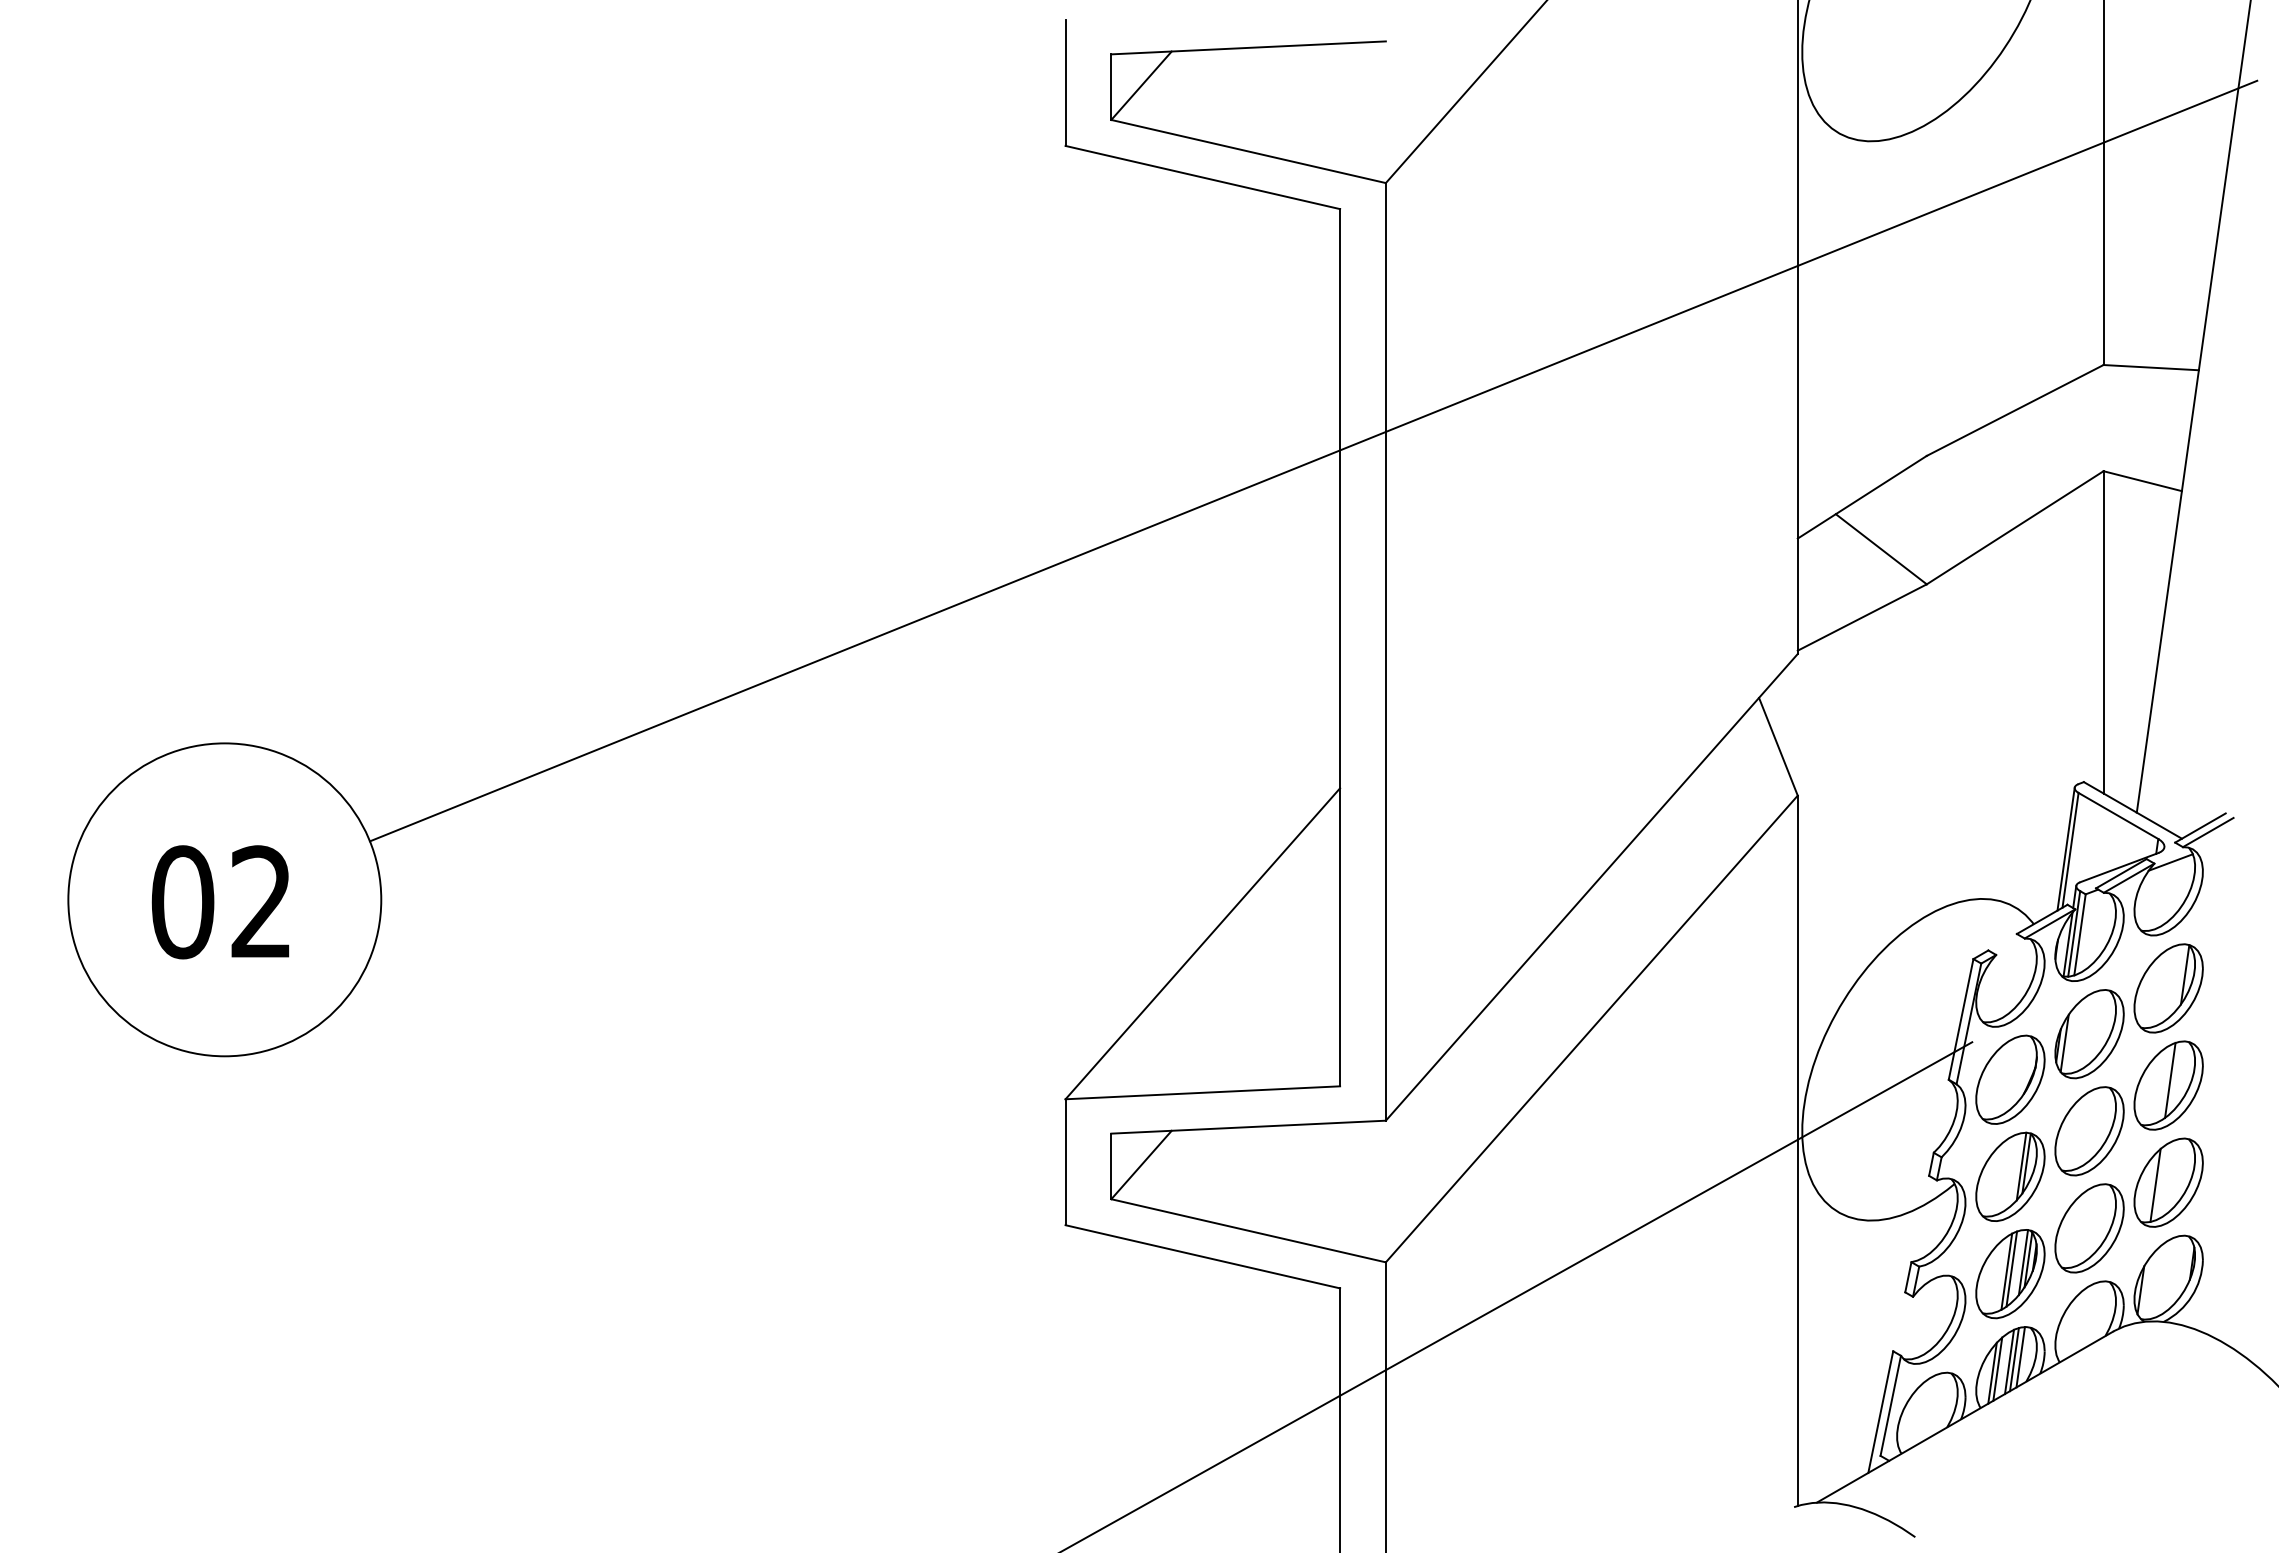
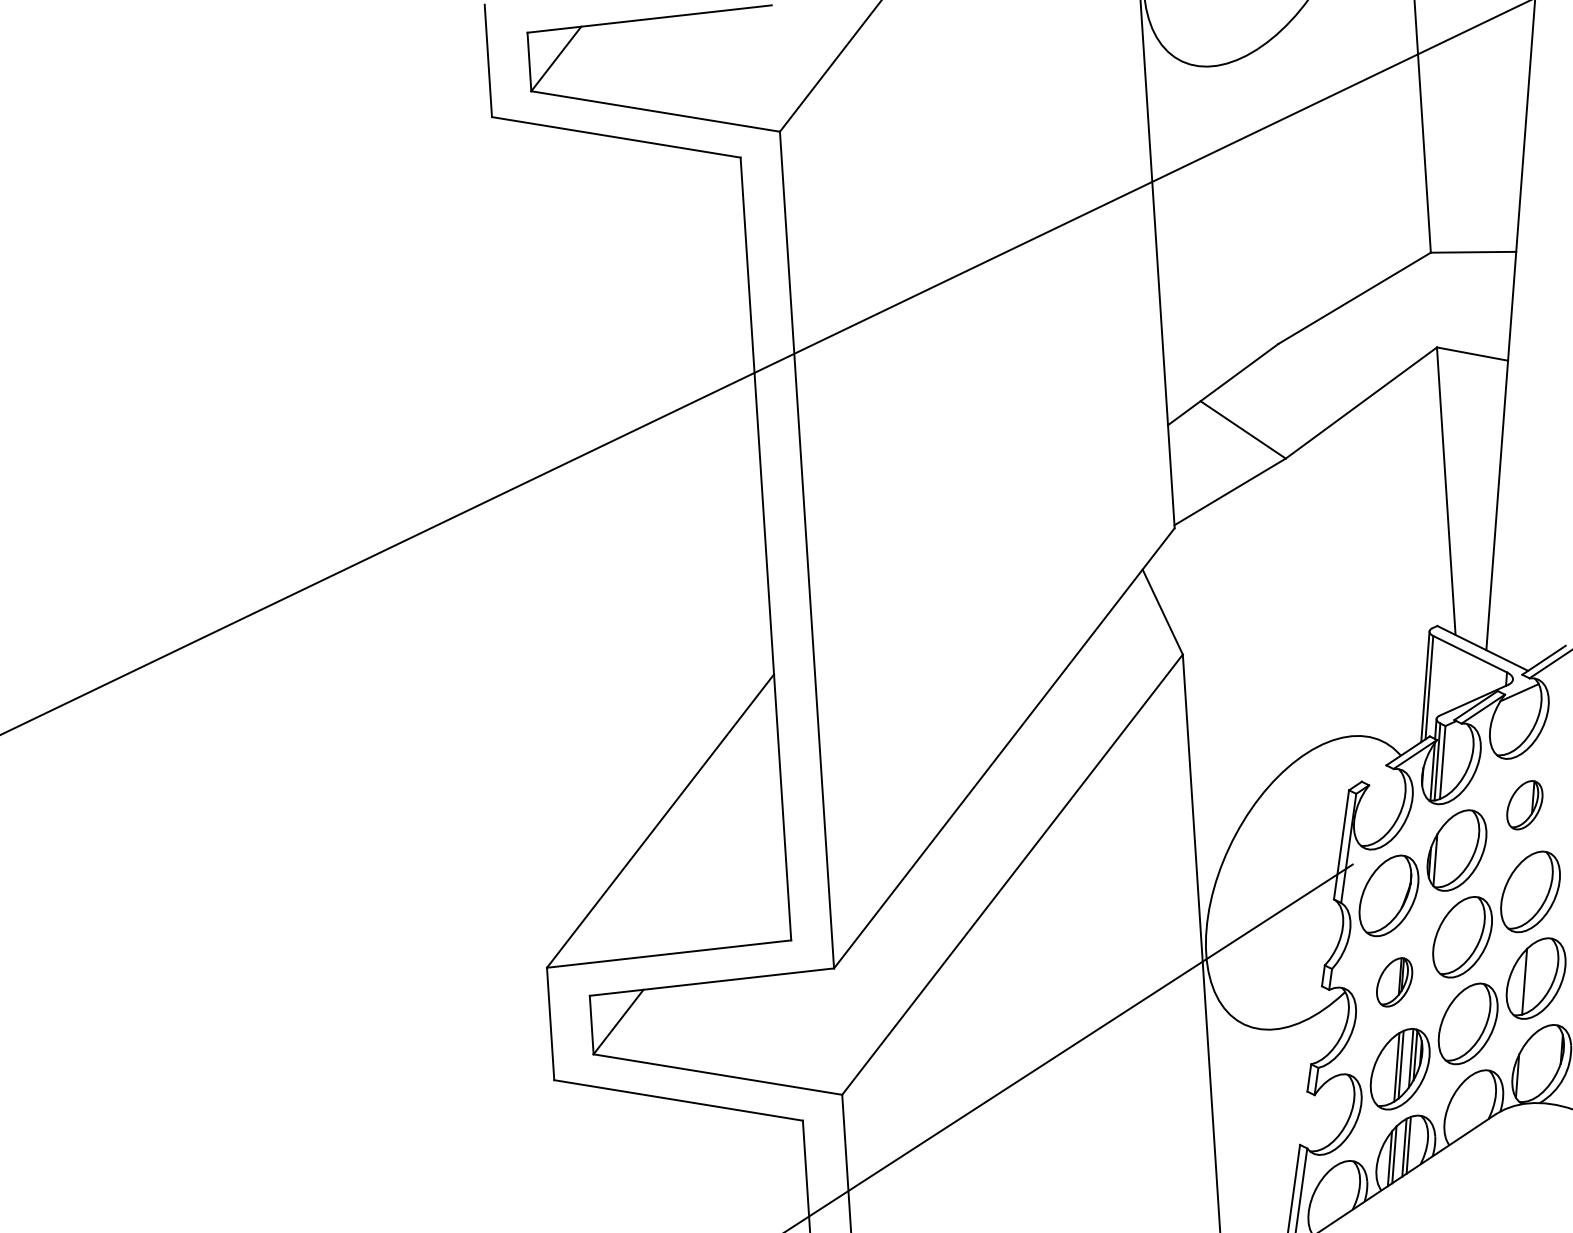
part: (2168, 988) -> (1524, 805), size x0.6
line: (2170, 1080) -> (1531, 887), removed
part: (2010, 1176) -> (1394, 982), size x0.6
line: (2020, 1357) -> (1414, 1143), removed

